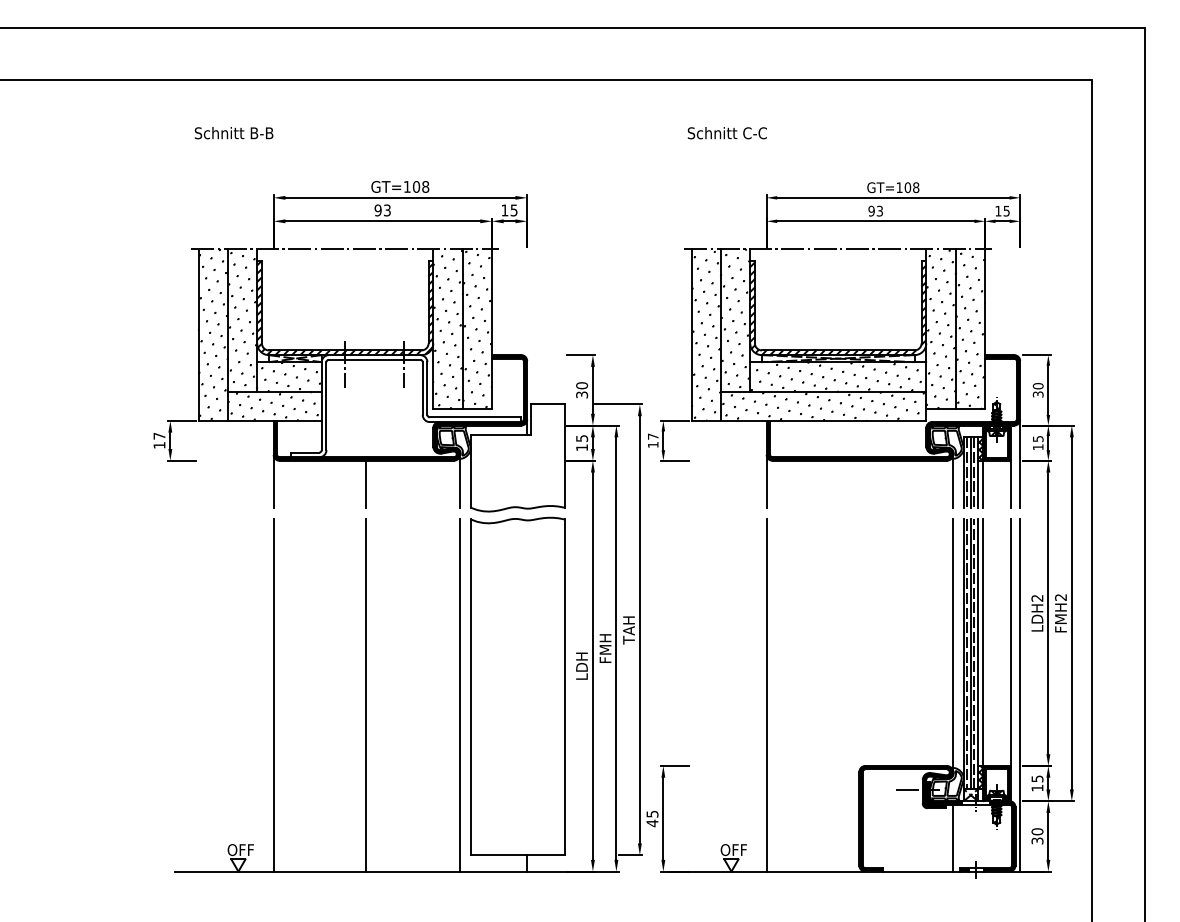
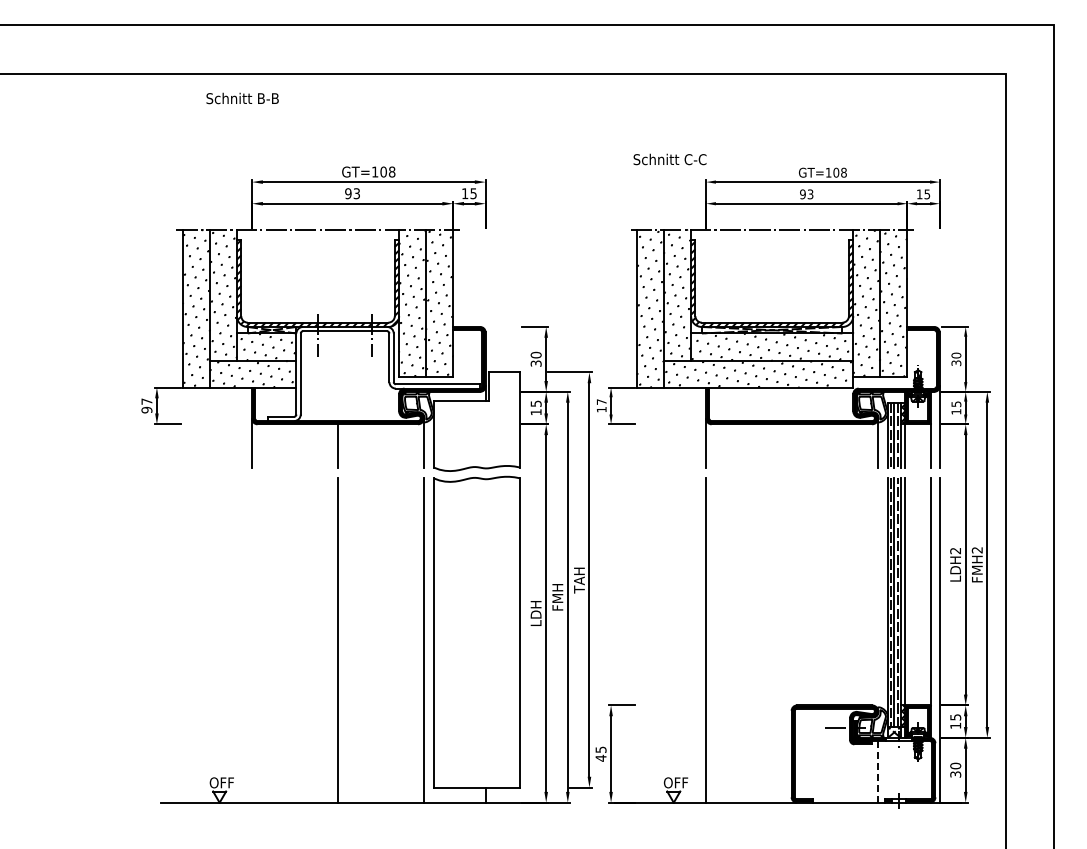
text: (233, 133) -> (242, 98), moved
text: (726, 133) -> (669, 159), moved
text: (159, 444) -> (146, 409), 17 -> 97
line: (953, 645) -> (878, 594), removed
line: (274, 695) -> (252, 640), removed
line: (953, 837) -> (878, 771), solid -> dashed

